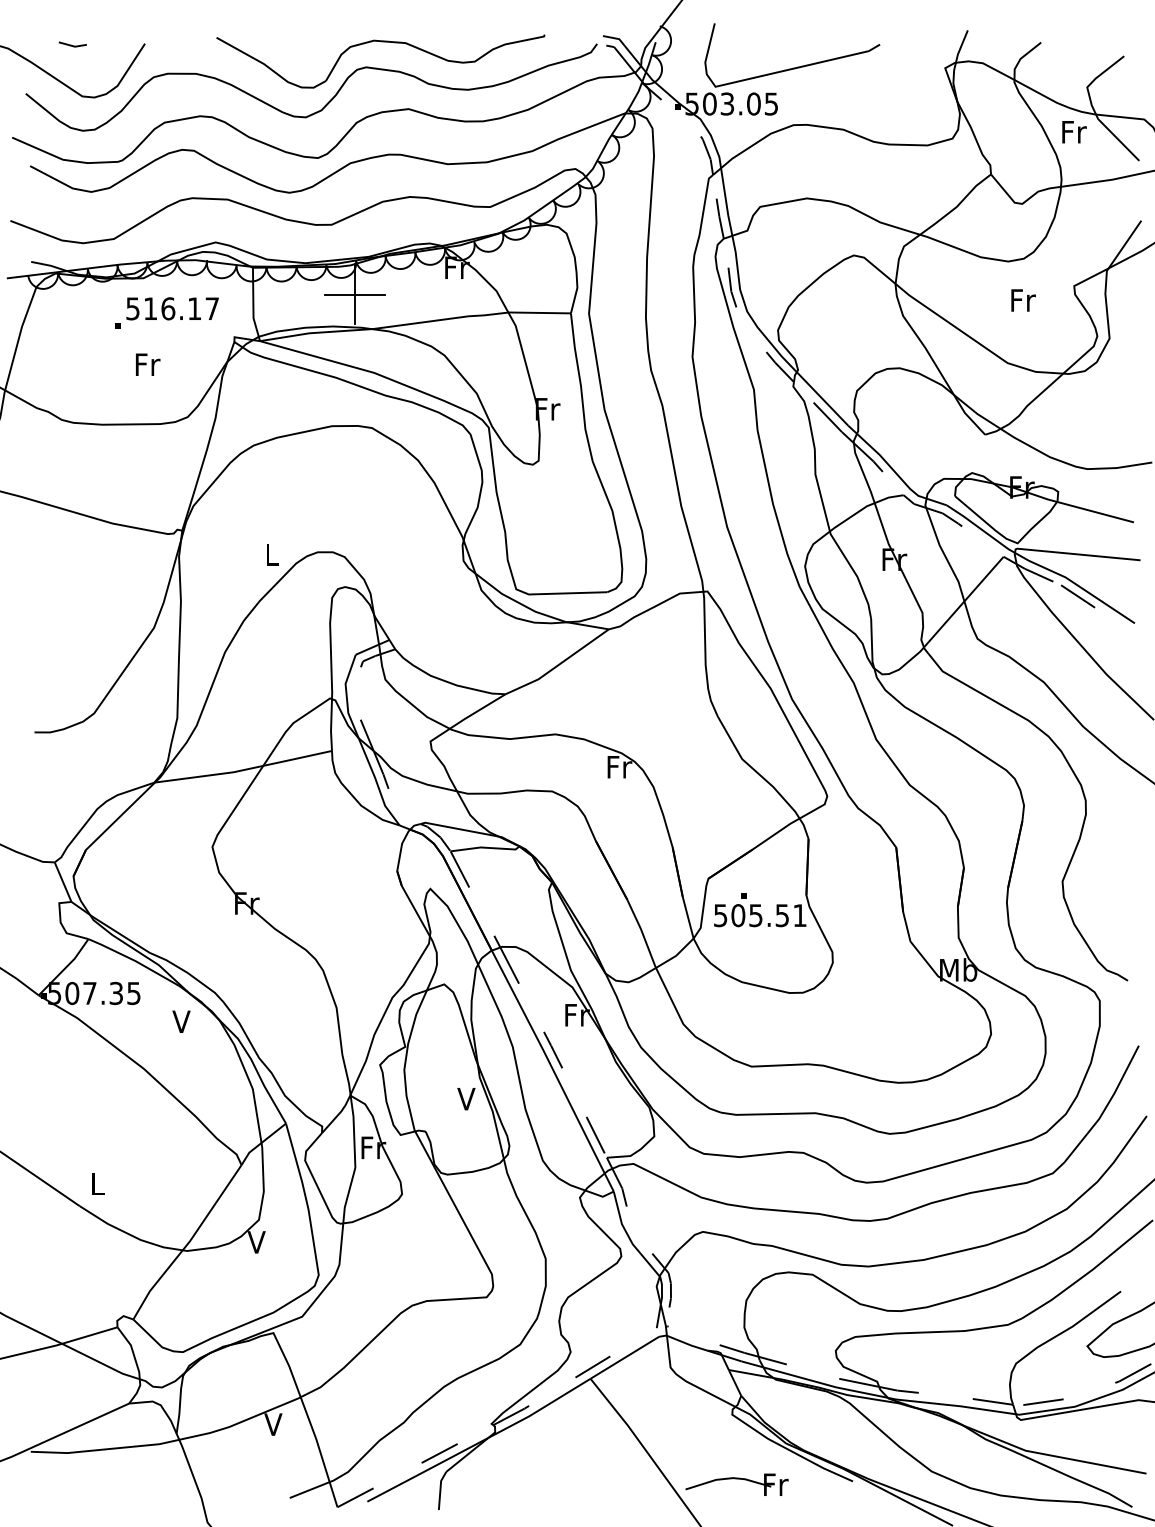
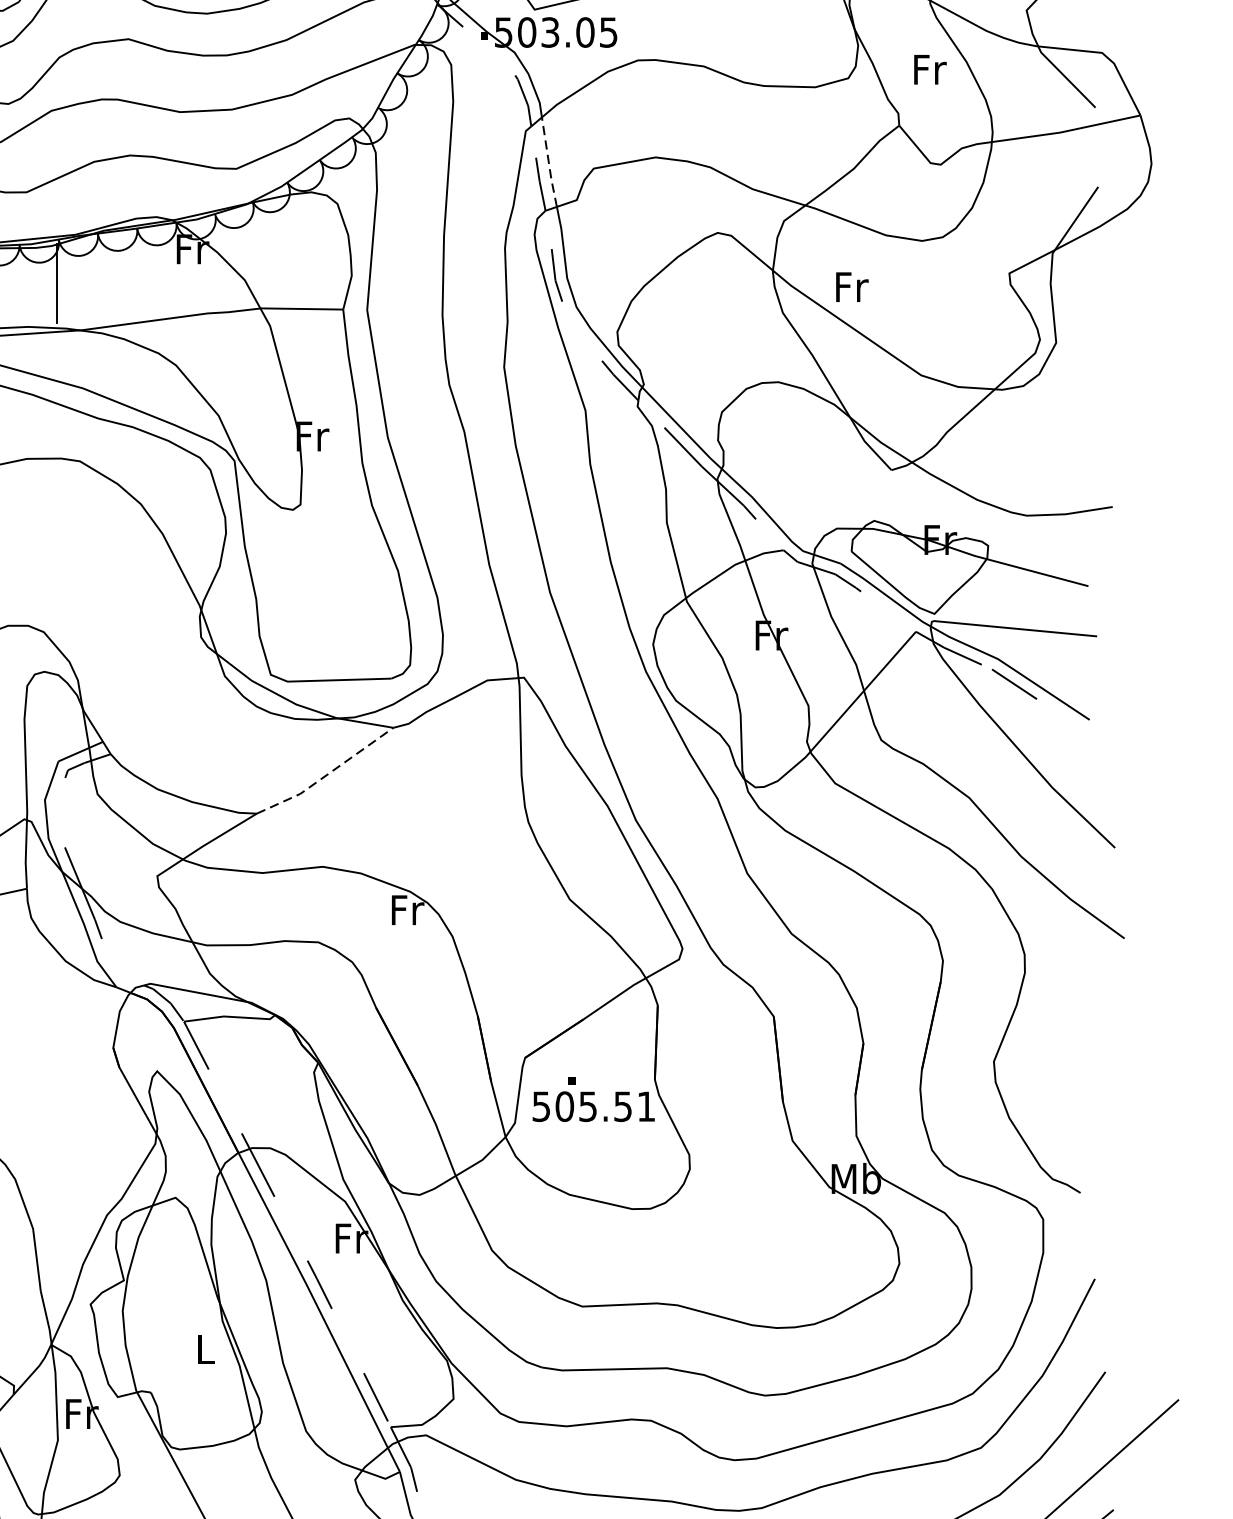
text: (1074, 132) -> (930, 70), moved
line: (726, 202) -> (549, 162), solid -> dashed
line: (354, 294) -> (56, 284), removed
text: (1023, 300) -> (852, 287), moved
line: (558, 664) -> (326, 774), solid -> dashed
text: (466, 1099) -> (205, 1350), V -> L

